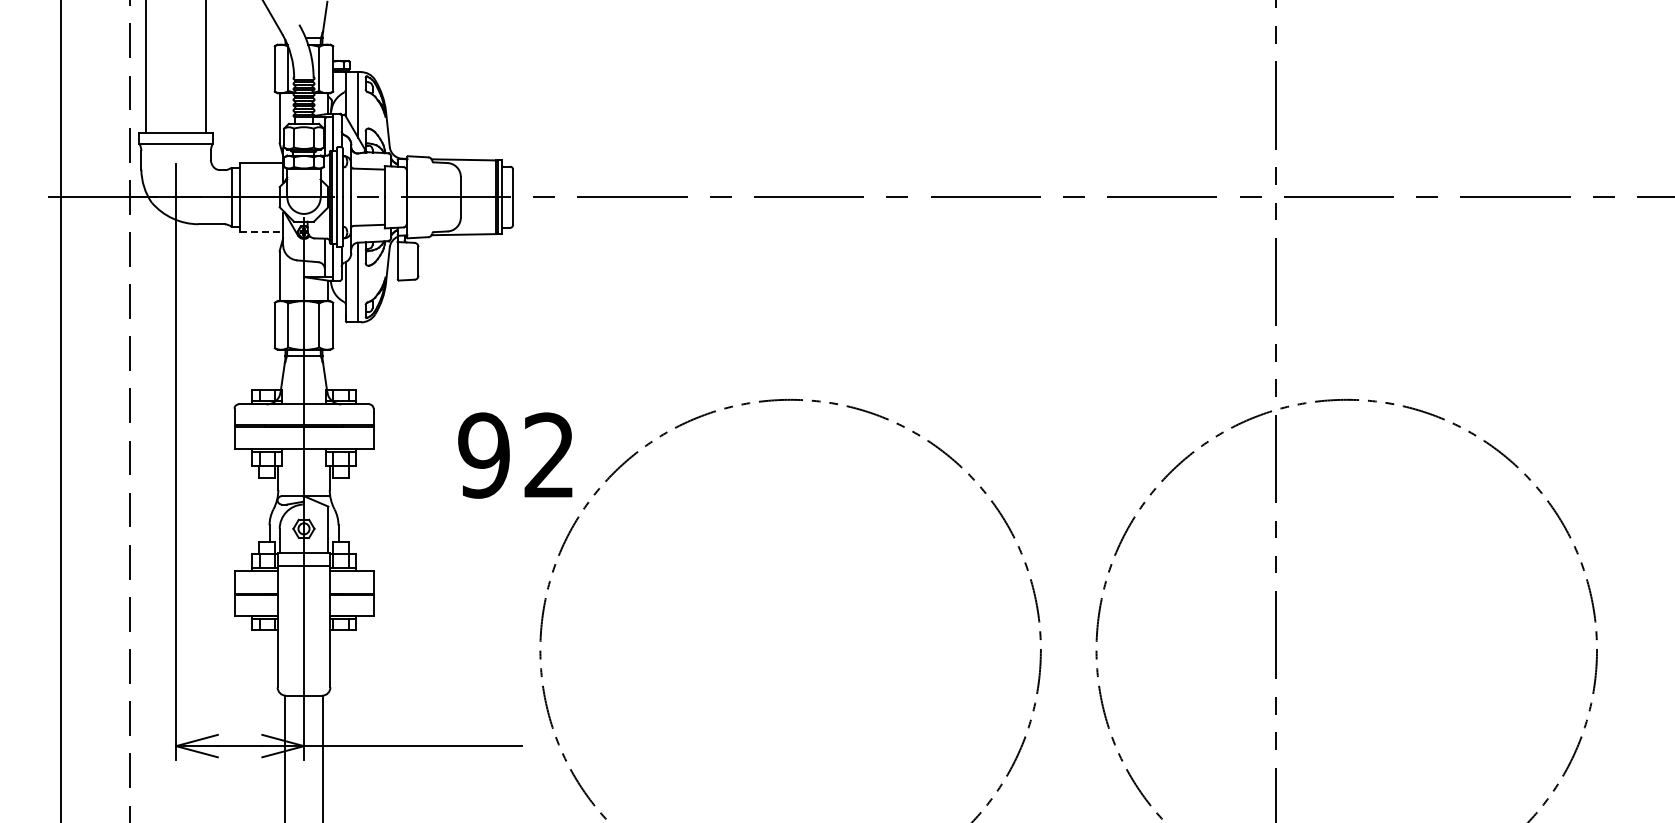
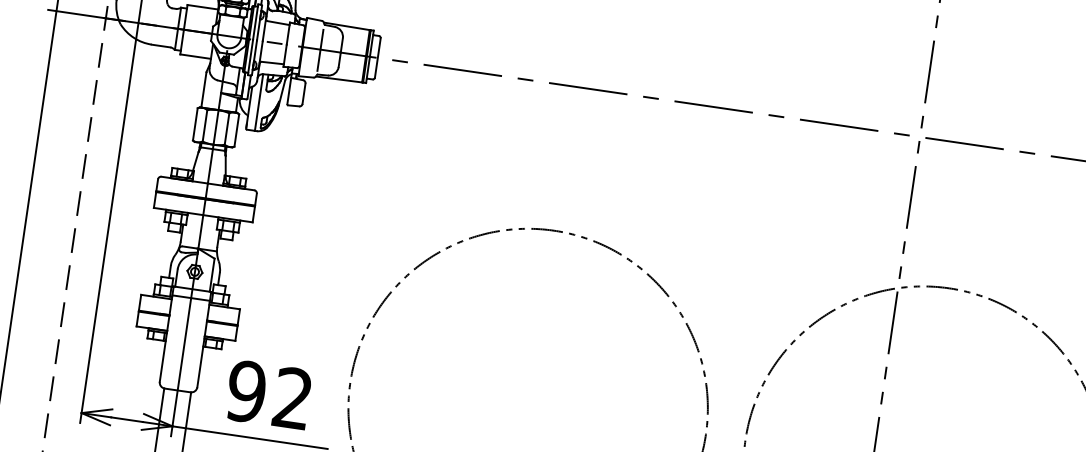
line: (432, 198) -> (320, 50), added
line: (261, 232) -> (195, 56), dashed -> solid
text: (515, 455) -> (268, 394), moved

